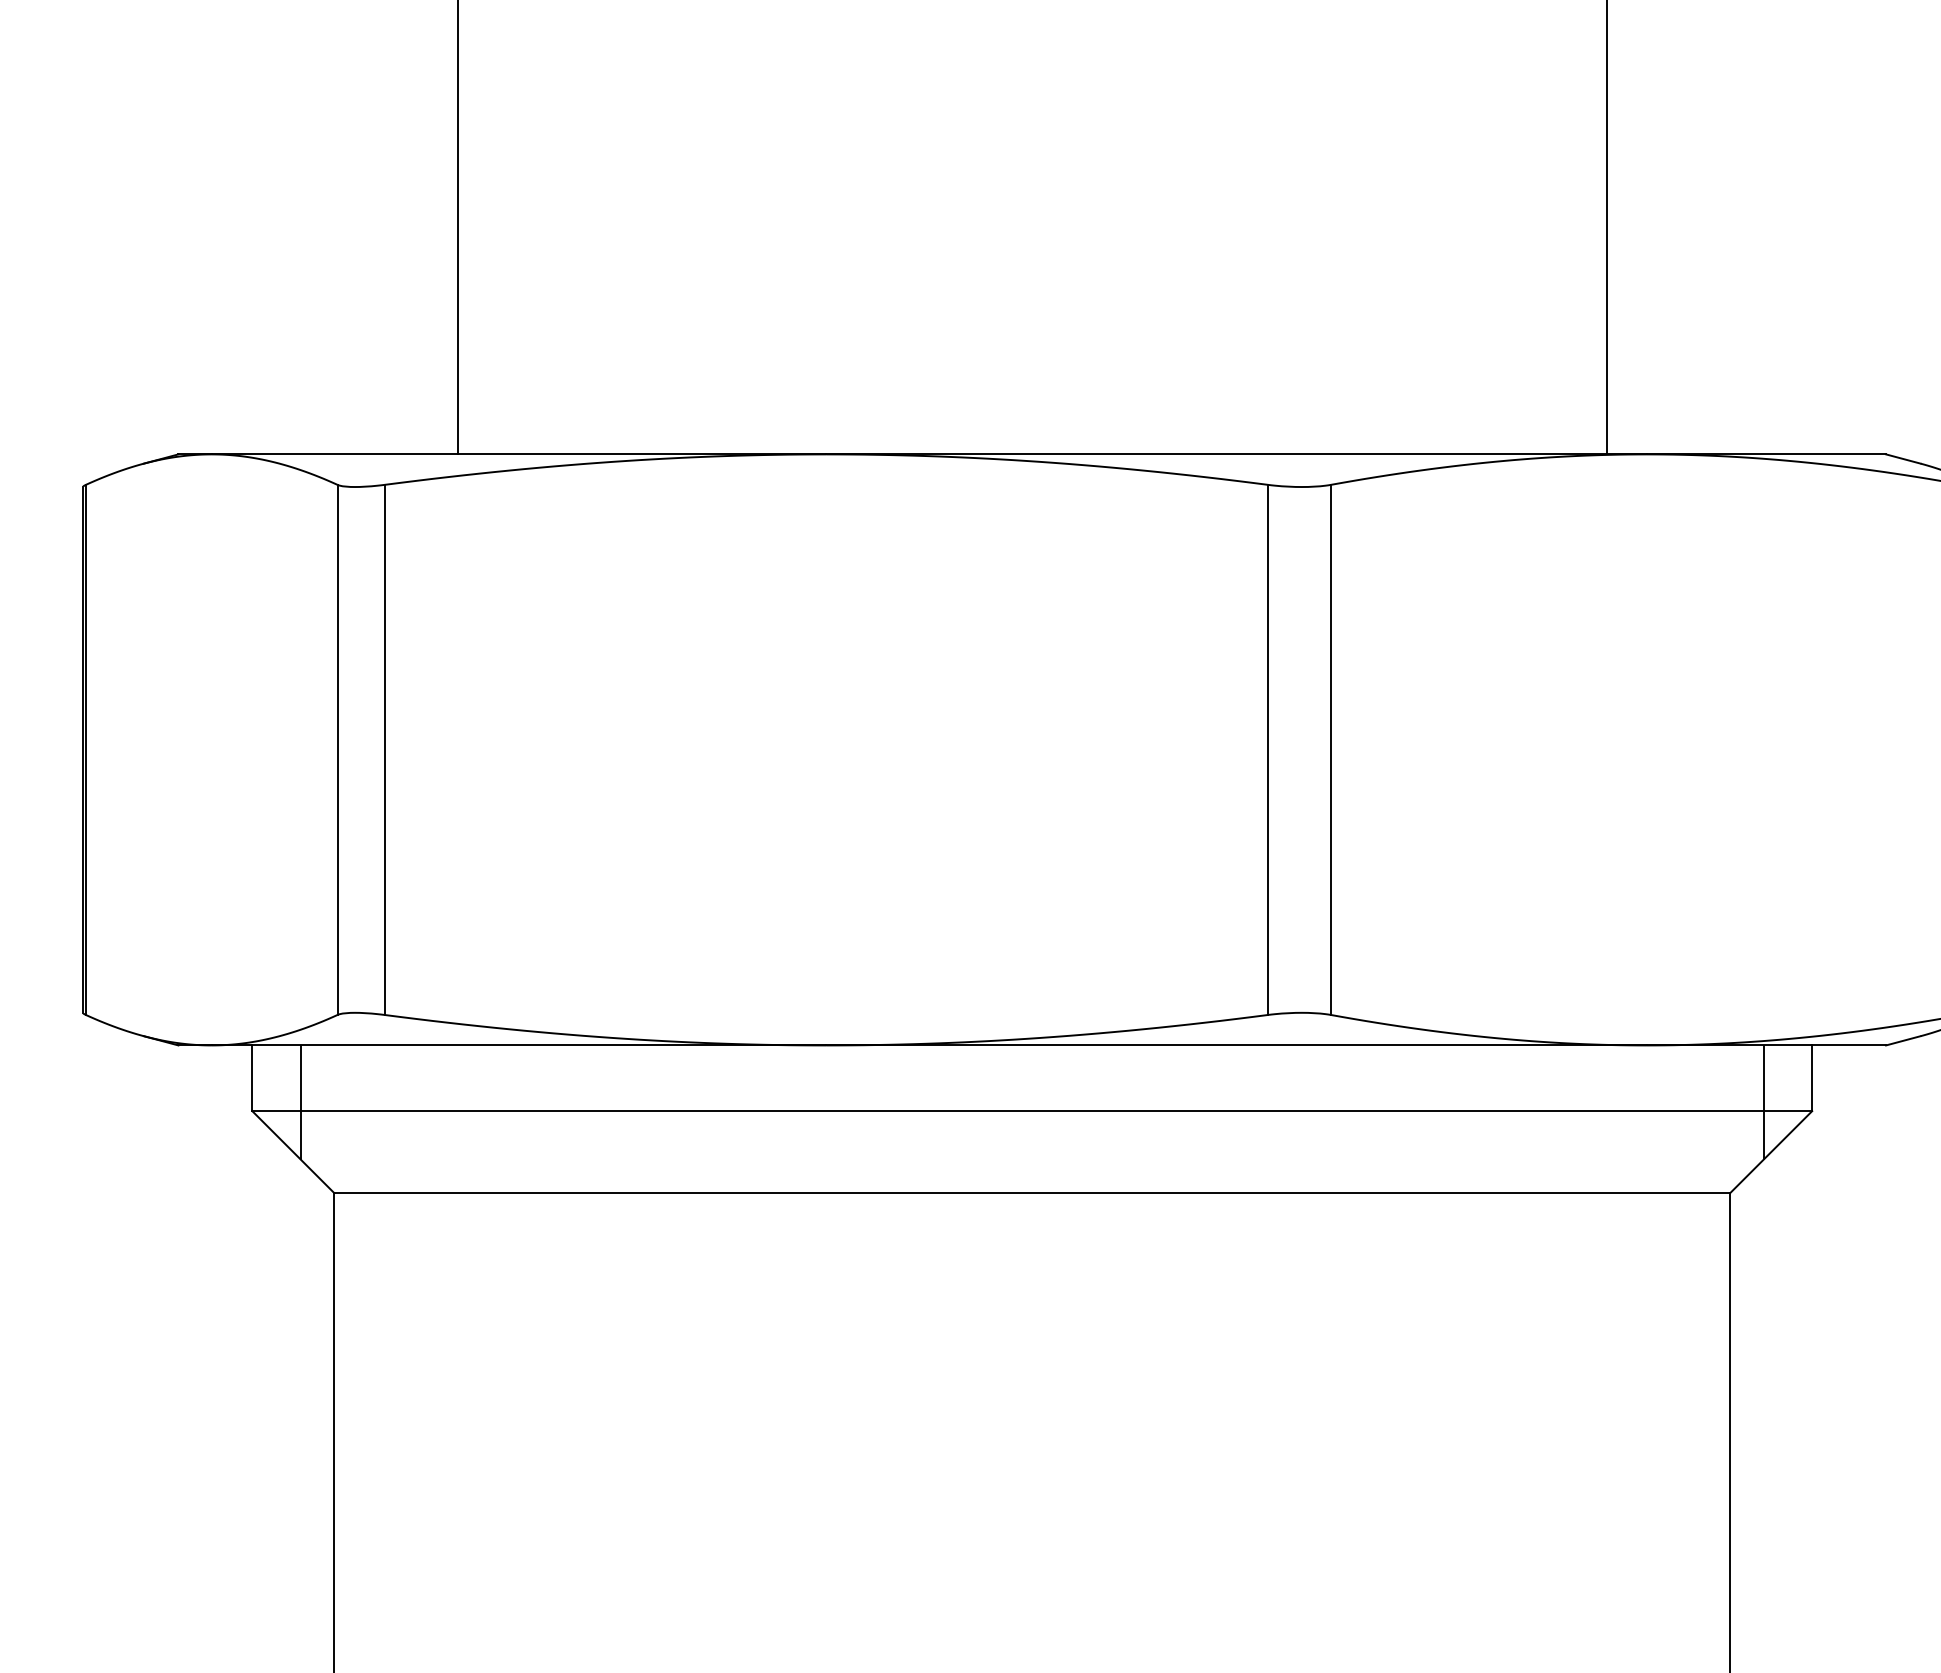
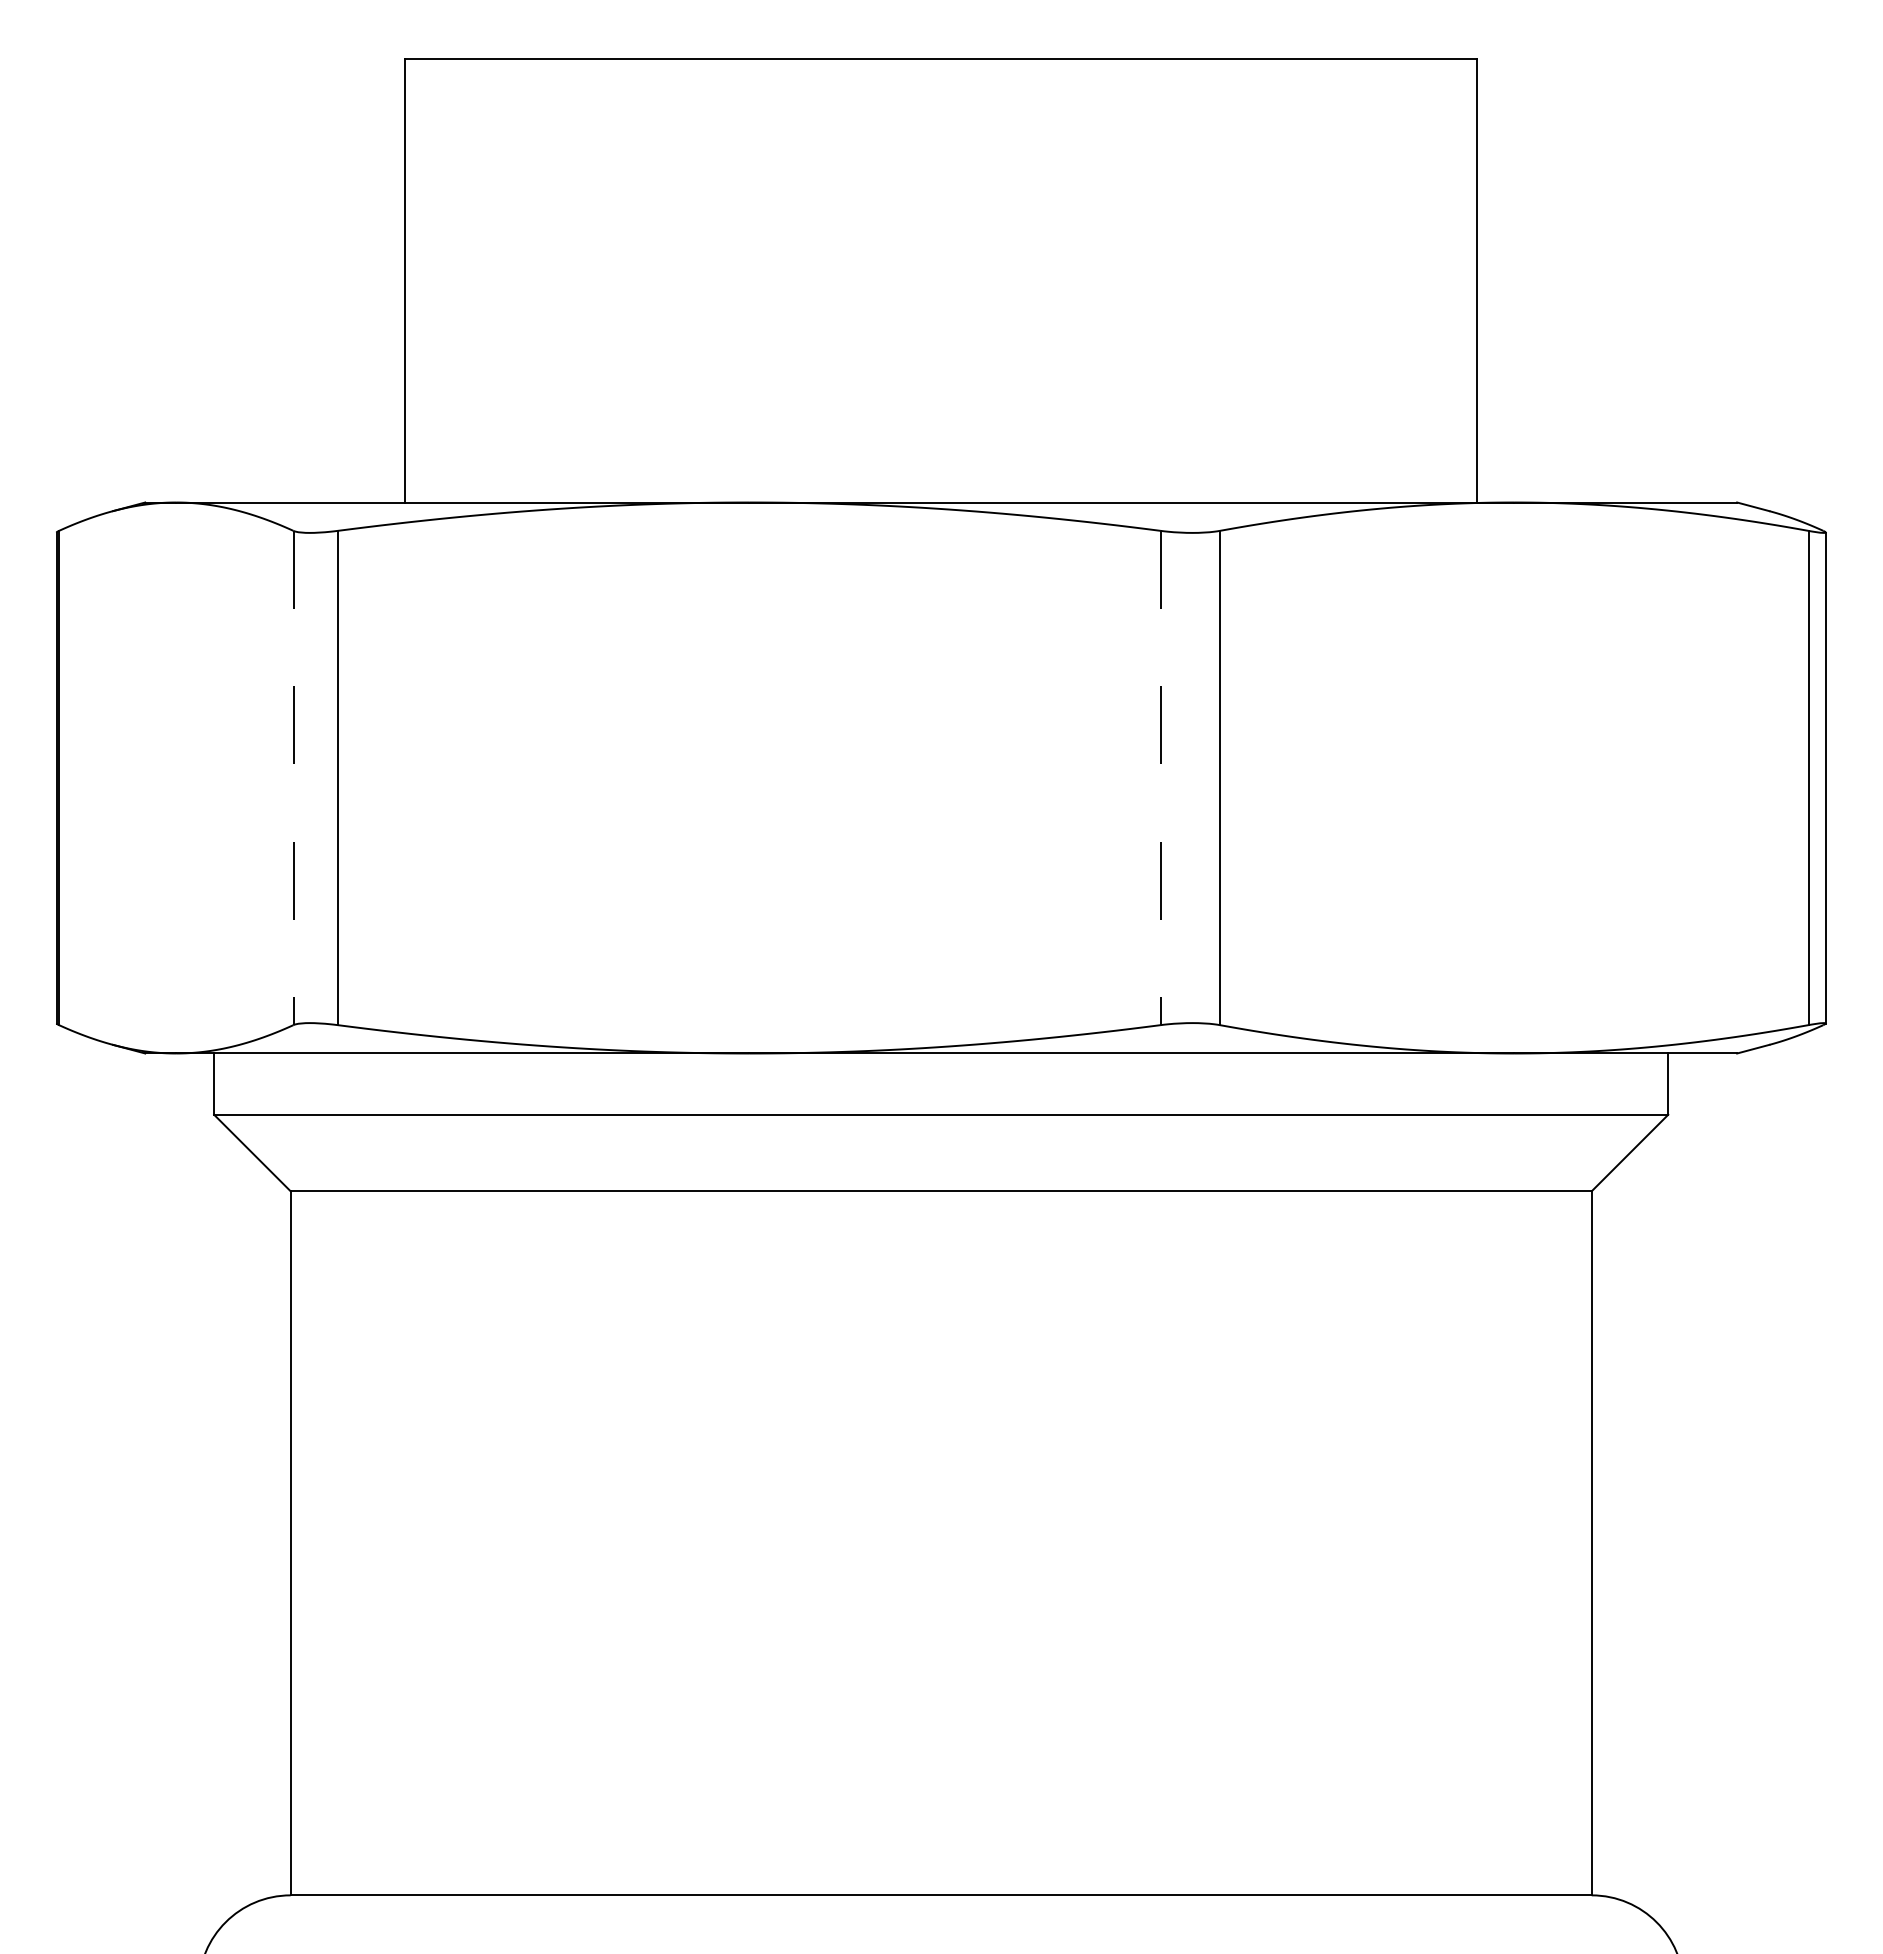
line: (337, 750) -> (293, 778), solid -> dashed
line: (1267, 750) -> (1160, 778), solid -> dashed
line: (301, 1102) -> (259, 1106), removed
line: (1764, 1102) -> (1623, 1106), removed

